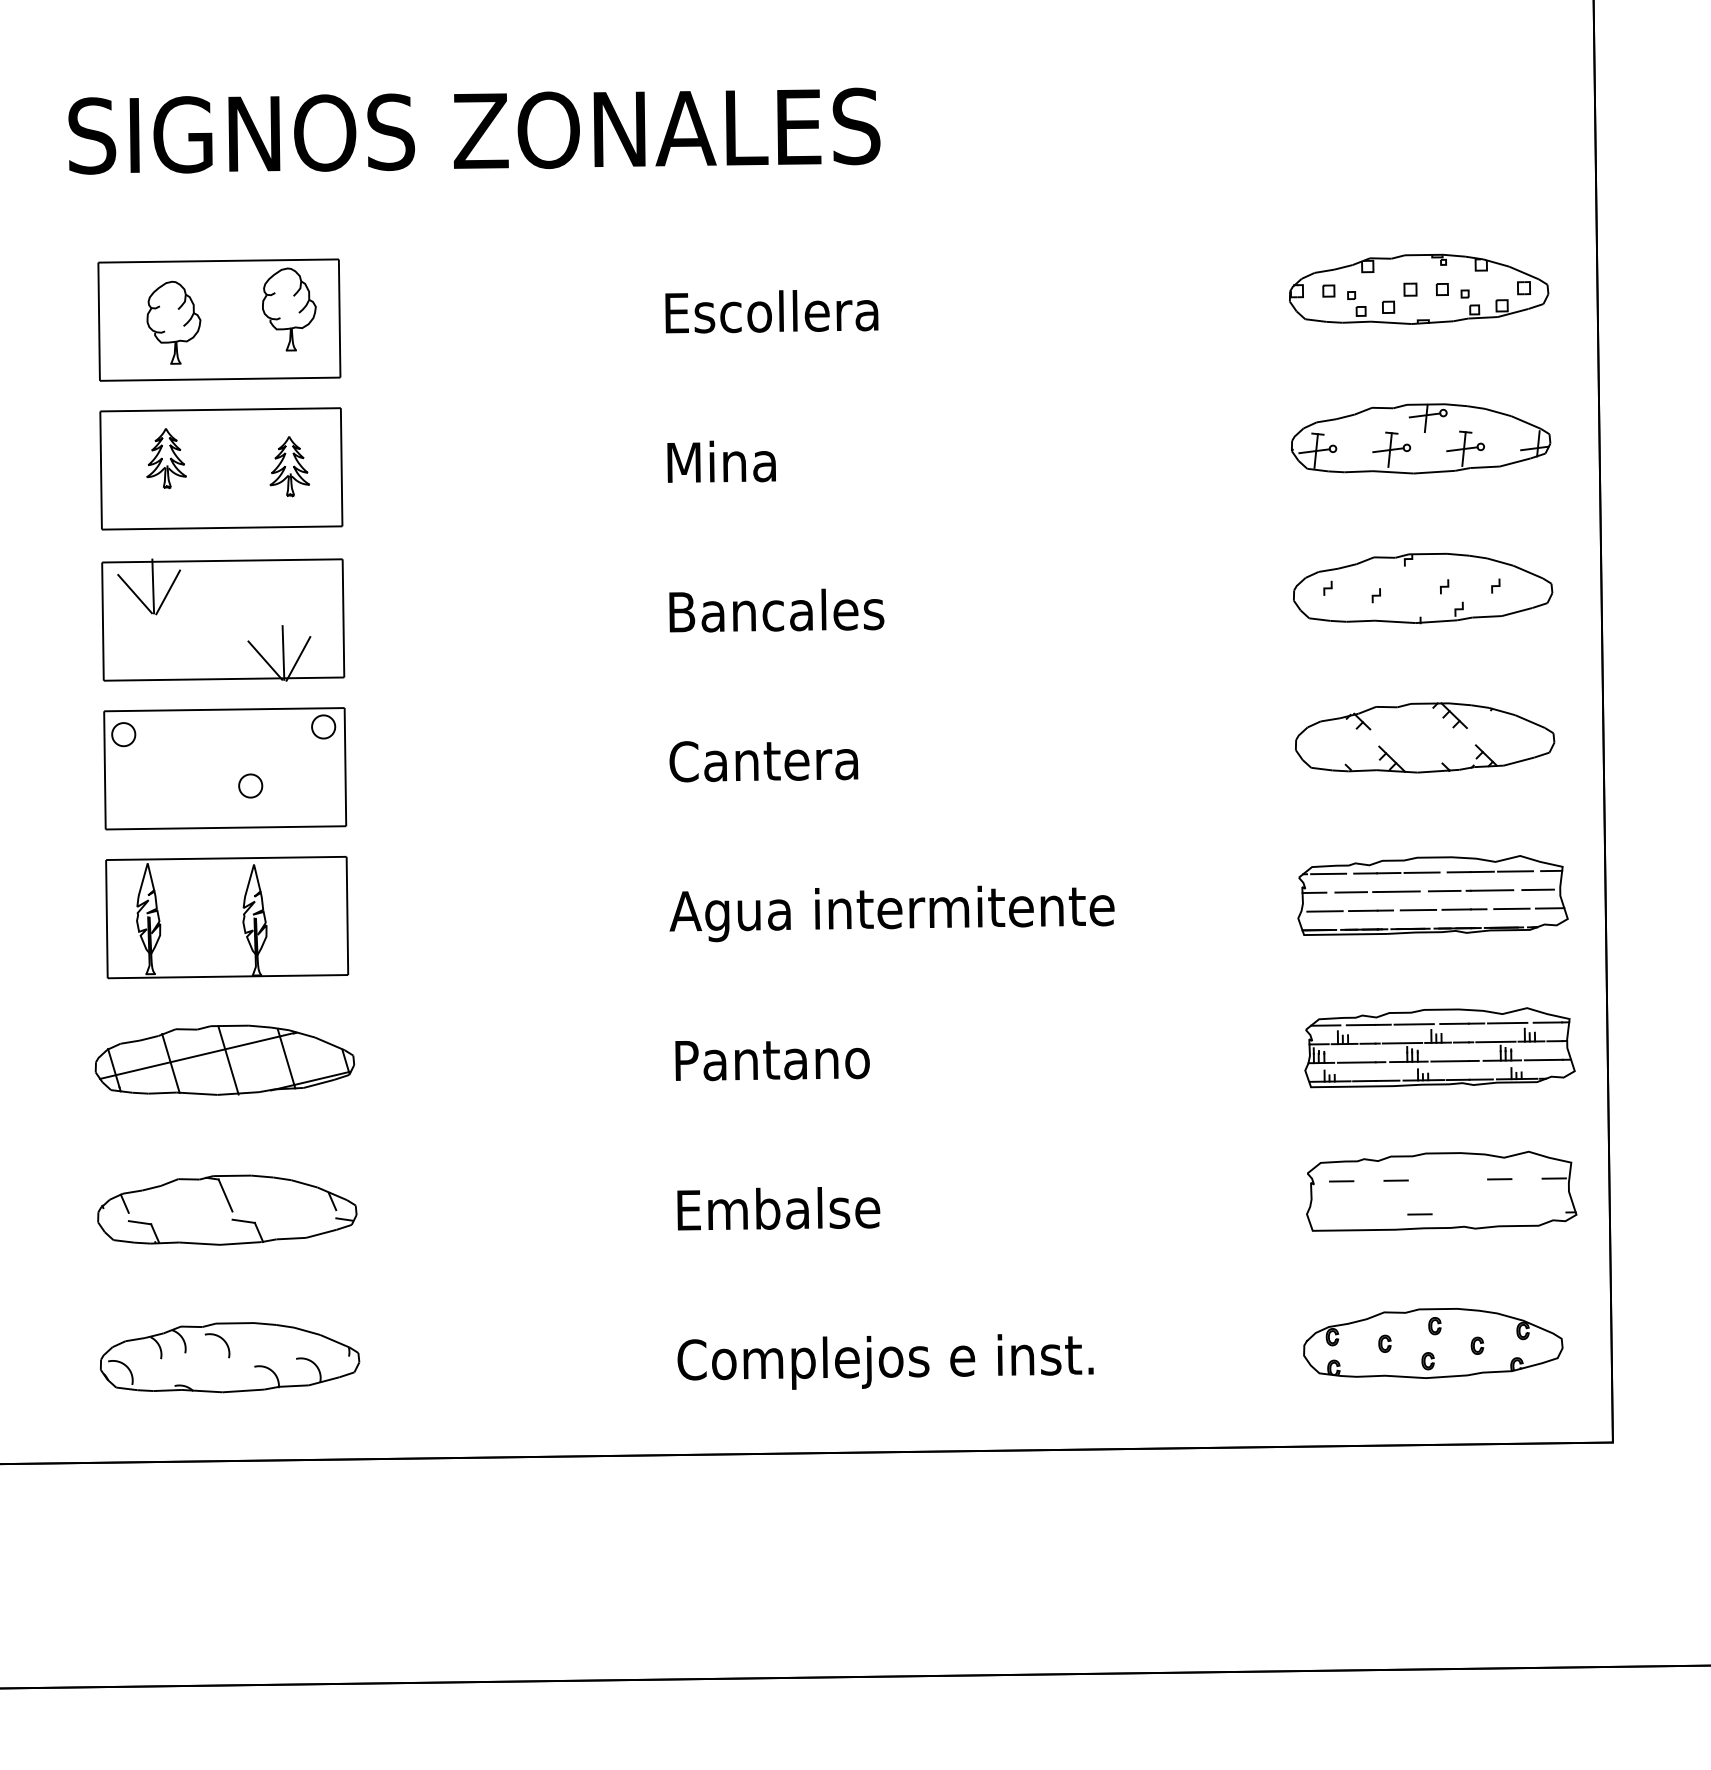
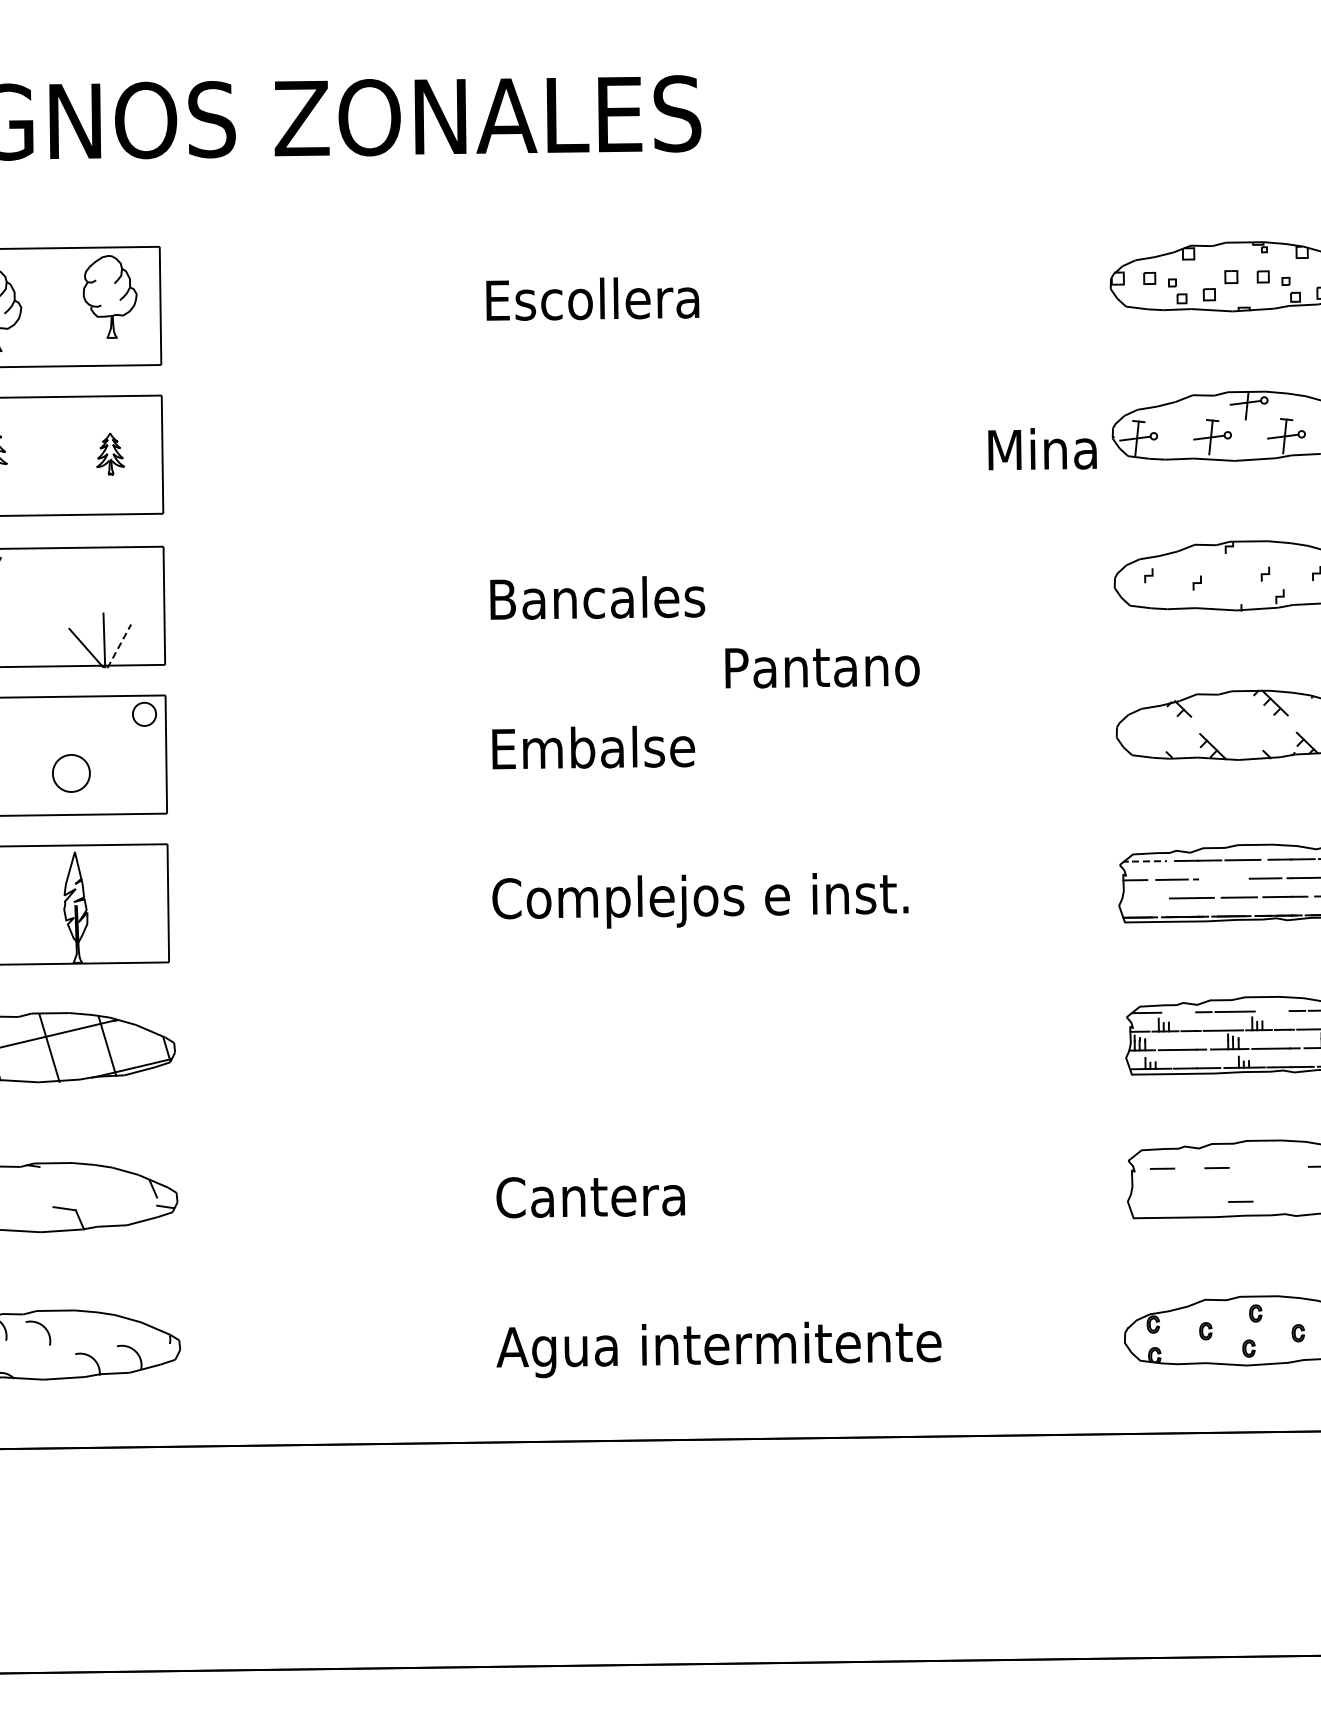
text: (721, 461) -> (1042, 448), moved
part: (289, 466) -> (110, 453), size x0.7
line: (298, 658) -> (119, 645), solid -> dashed
text: (771, 760) -> (592, 747), Cantera -> Embalse
part: (250, 785) -> (71, 772), size x1.6
line: (1328, 873) -> (1149, 860), solid -> dashed
line: (1398, 891) -> (1219, 878), removed
line: (1324, 911) -> (1145, 898), removed
text: (891, 913) -> (712, 900), Agua intermitente -> Complejos e inst.
line: (1454, 1023) -> (1275, 1010), removed
line: (1360, 1024) -> (1181, 1011), removed
text: (772, 1061) -> (822, 668), moved
line: (225, 1195) -> (46, 1182), removed
text: (777, 1208) -> (598, 1195), Embalse -> Cantera
text: (897, 1362) -> (718, 1349), Complejos e inst. -> Agua intermitente

